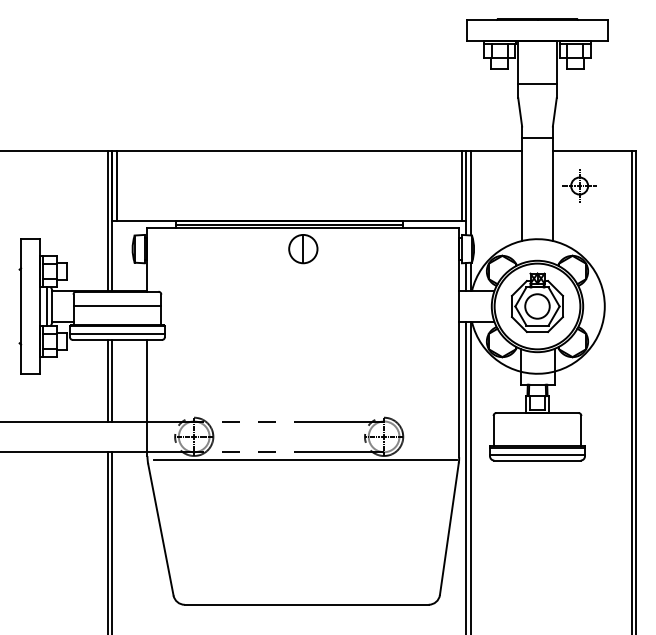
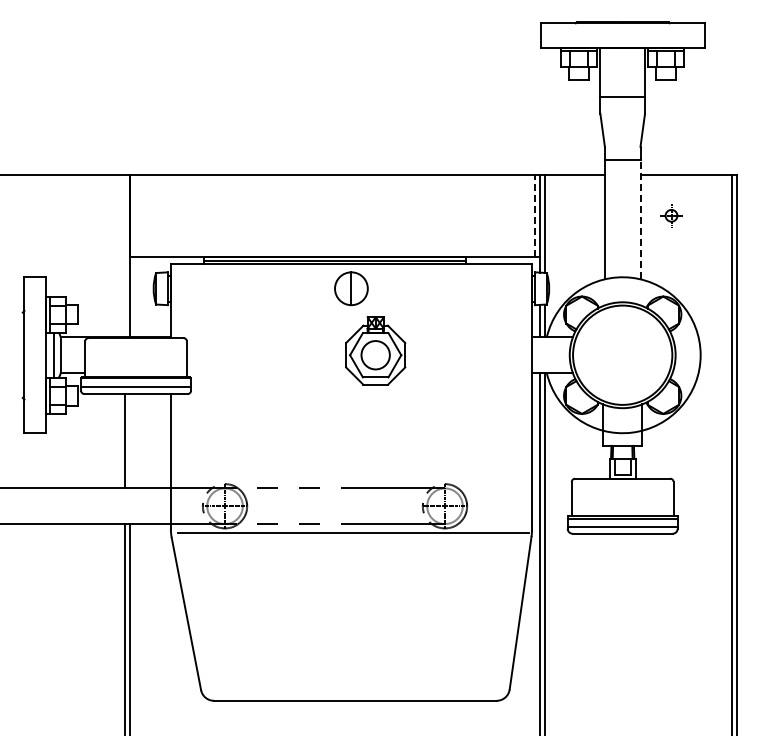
line: (116, 185) -> (135, 215), removed
line: (461, 185) -> (534, 215), solid -> dashed
part: (579, 185) -> (671, 215), size x0.6
line: (552, 189) -> (640, 219), solid -> dashed
line: (107, 220) -> (124, 255), removed
part: (537, 302) -> (375, 350), moved
line: (116, 306) -> (135, 355), removed
line: (111, 380) -> (129, 440), removed

